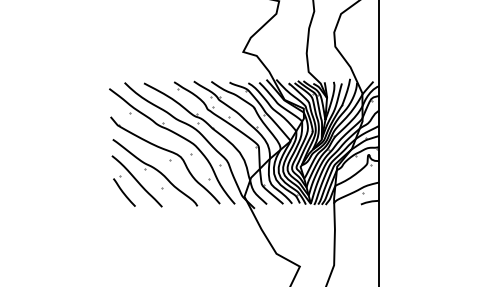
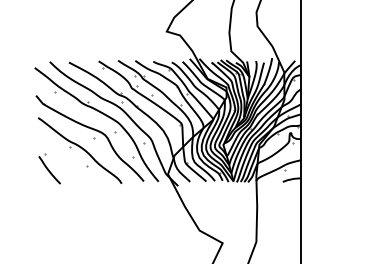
line: (136, 181) -> (61, 159), removed

